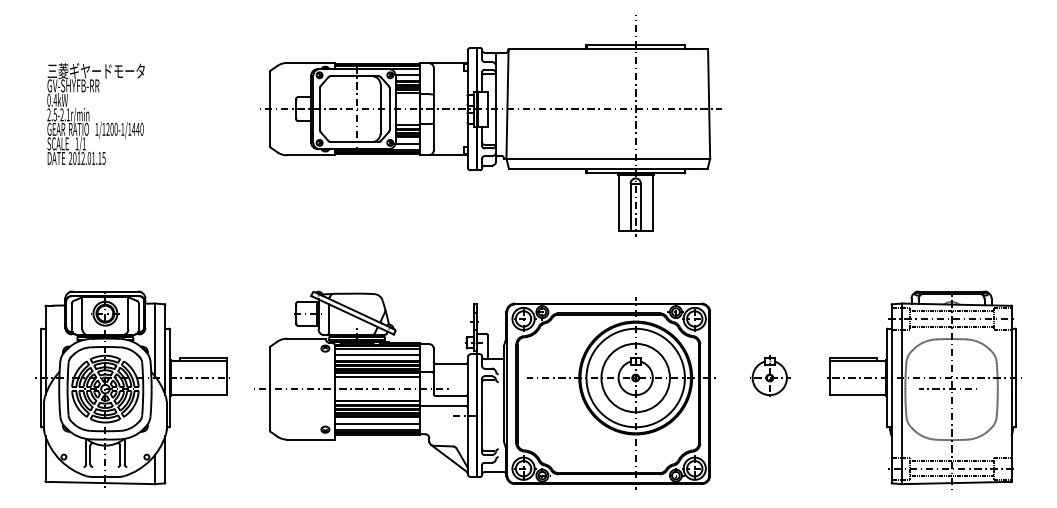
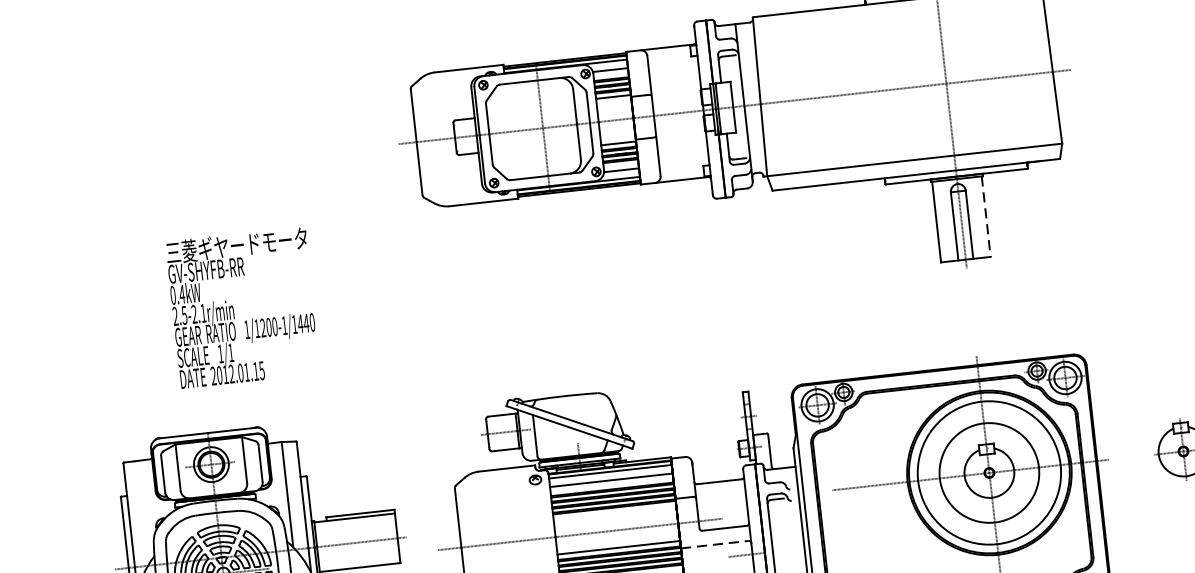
text: (95, 113) -> (242, 307), moved
line: (652, 202) -> (985, 216), solid -> dashed
line: (376, 377) -> (614, 513), removed
line: (443, 406) -> (715, 544), solid -> dashed

